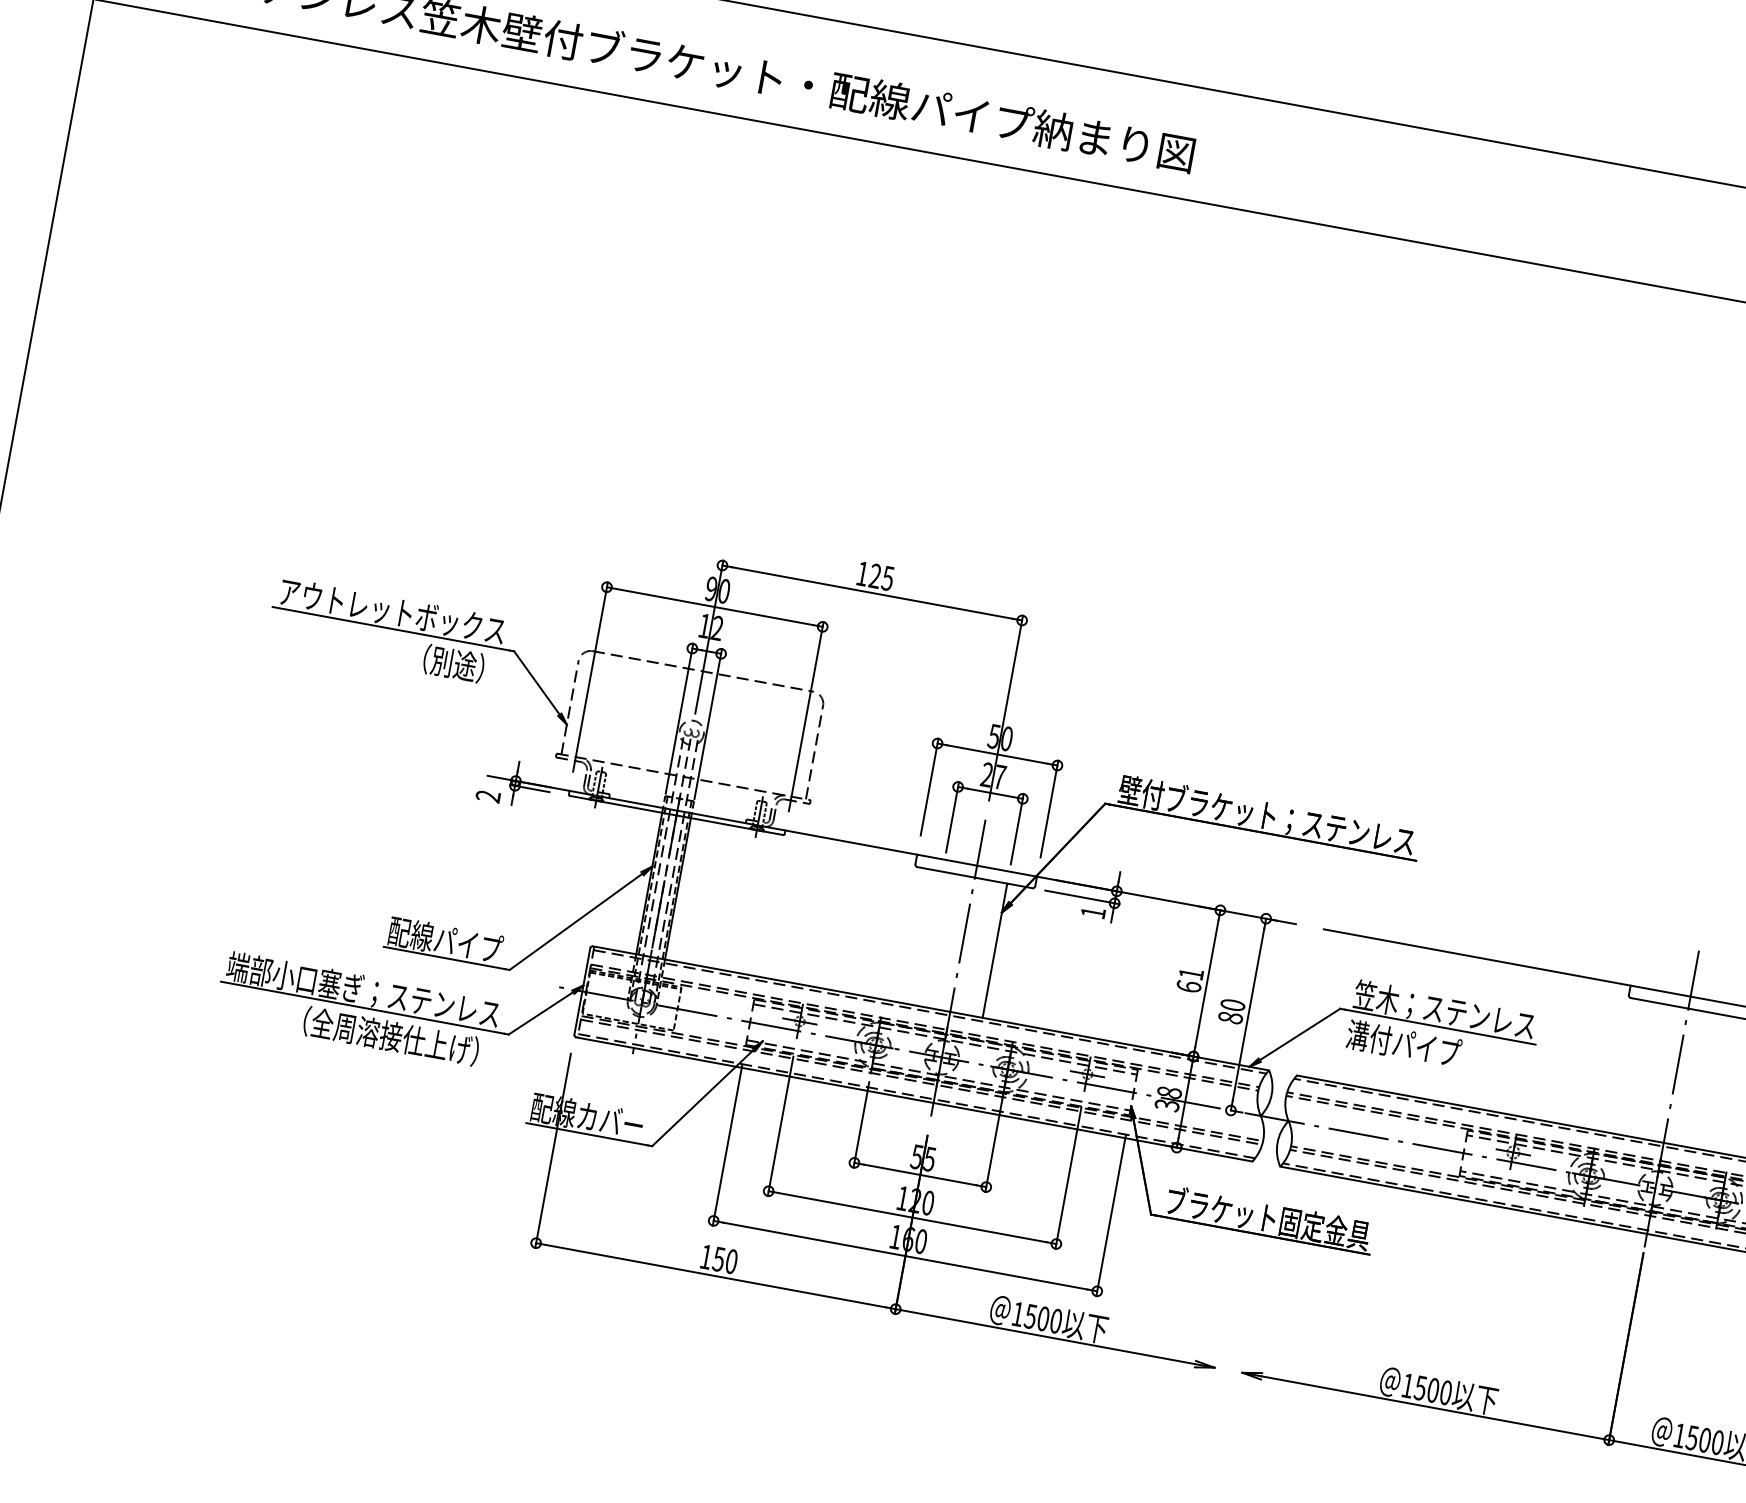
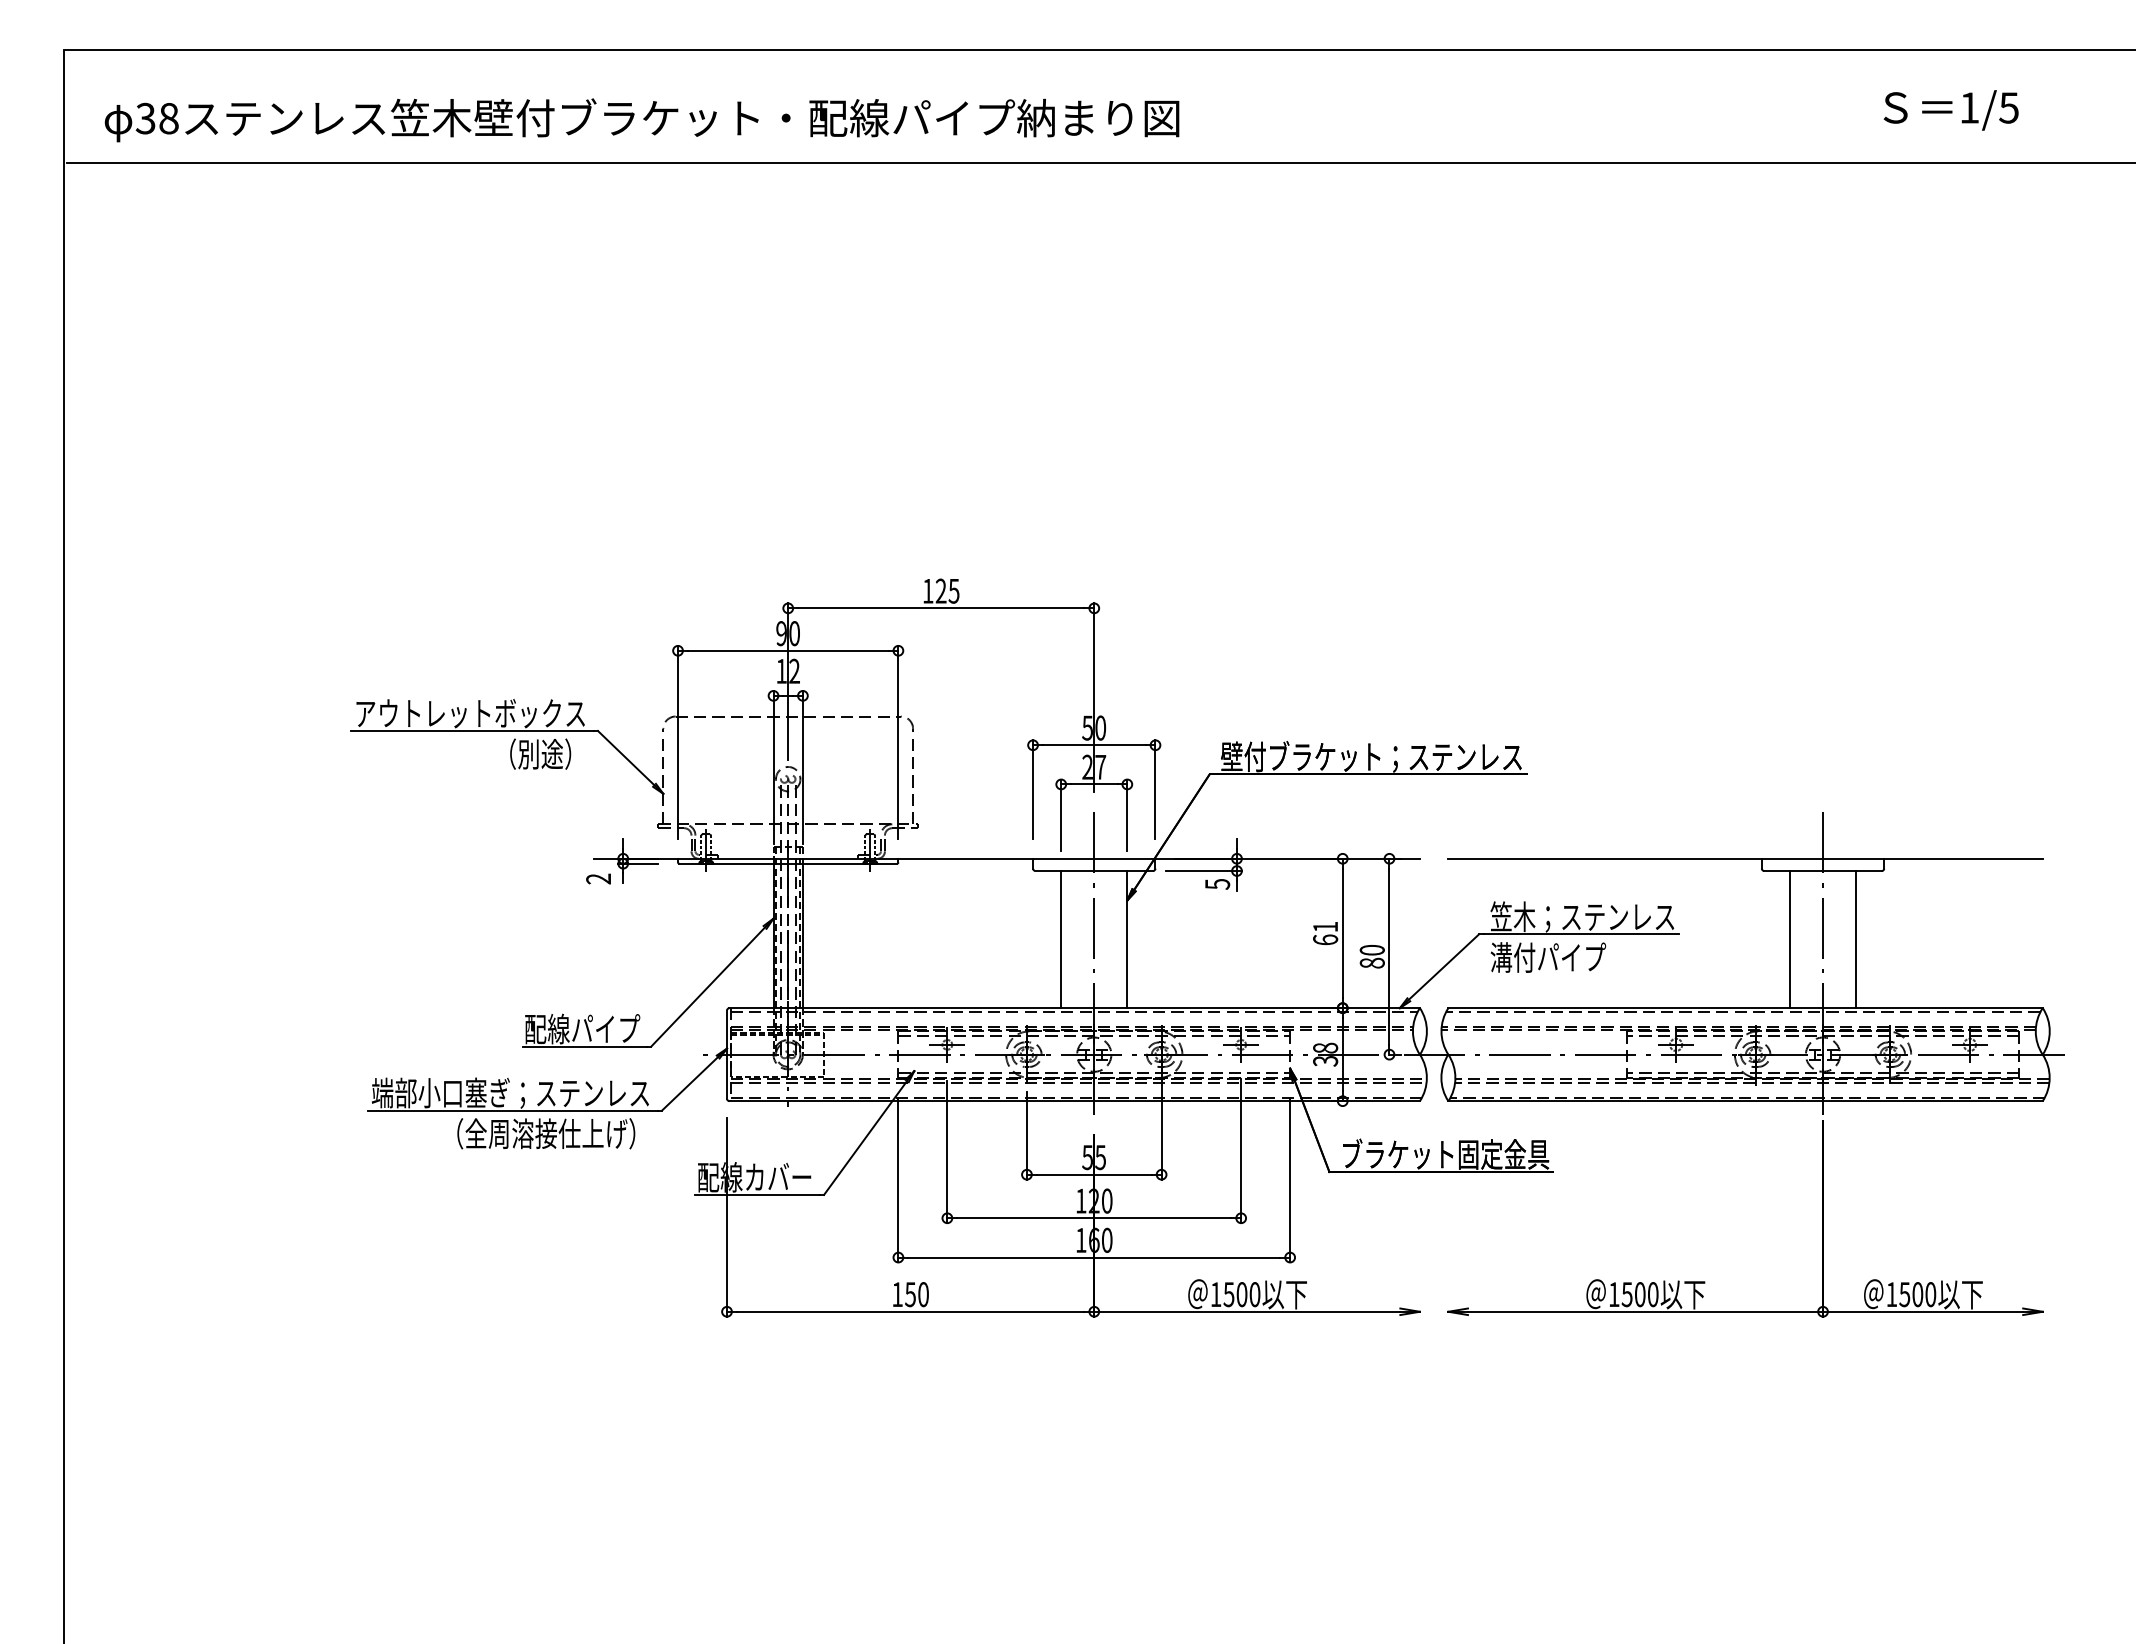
text: (1093, 912) -> (1217, 884), 1 -> 5
line: (930, 938) -> (1061, 939), added
line: (1643, 1069) -> (1789, 939), added
line: (1708, 1081) -> (1856, 939), added

